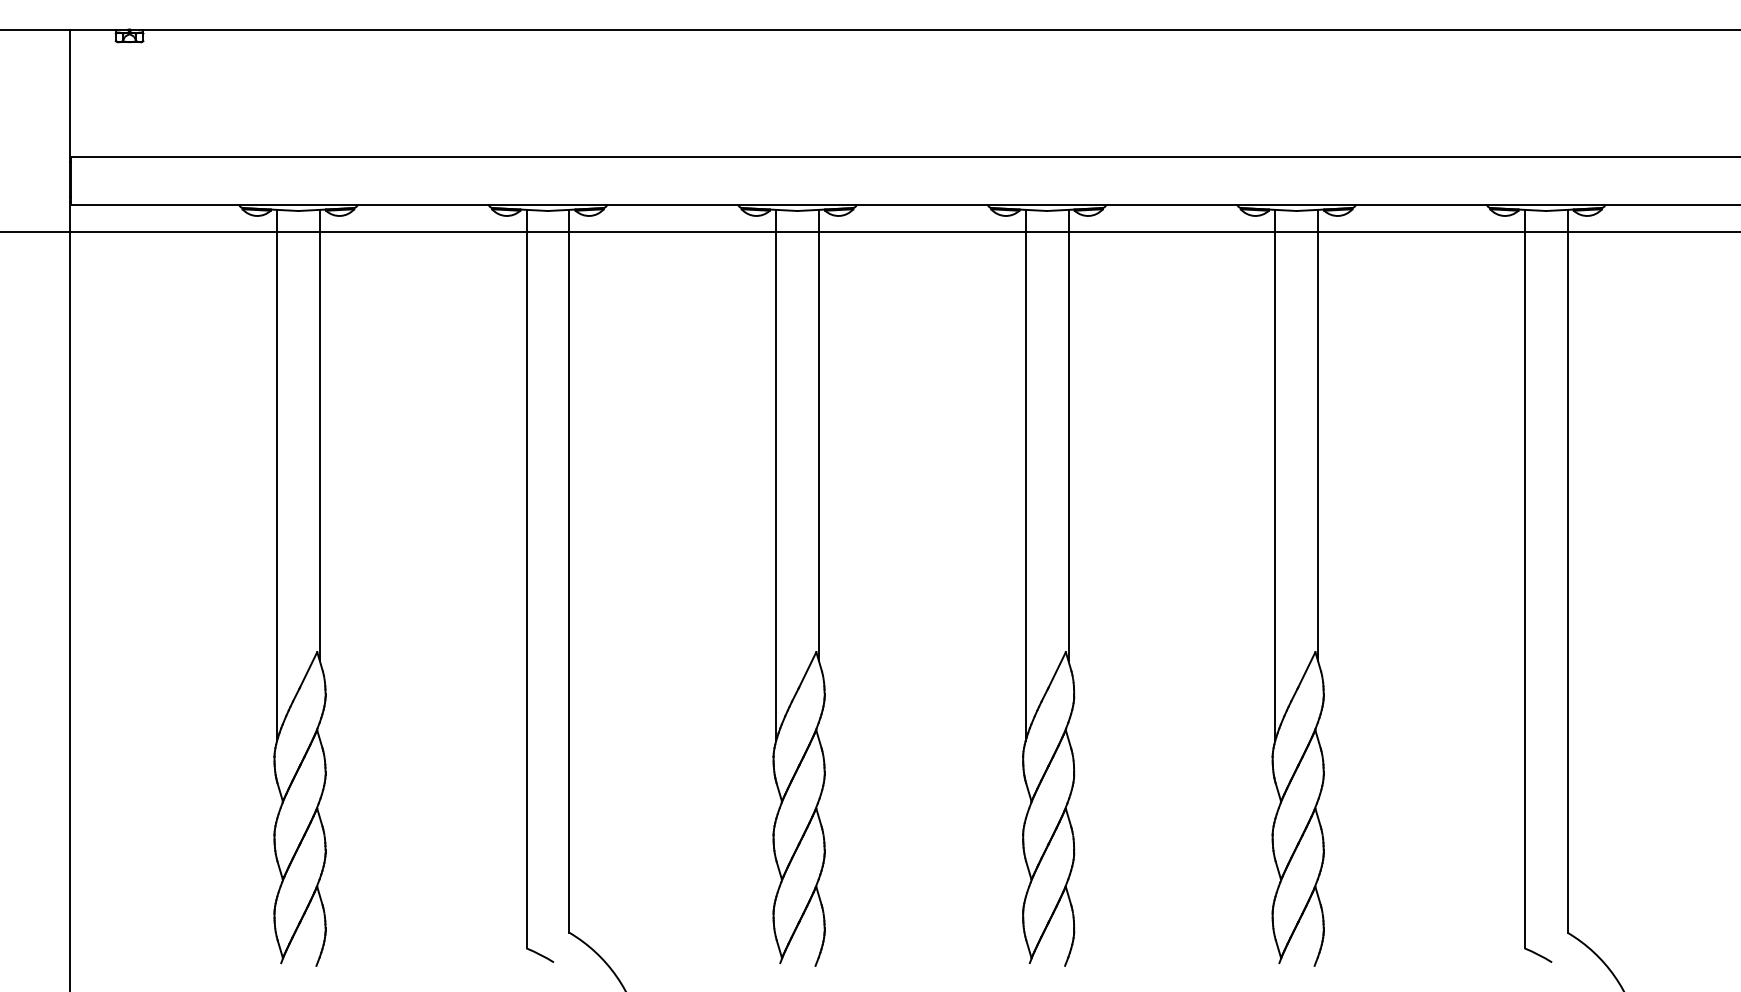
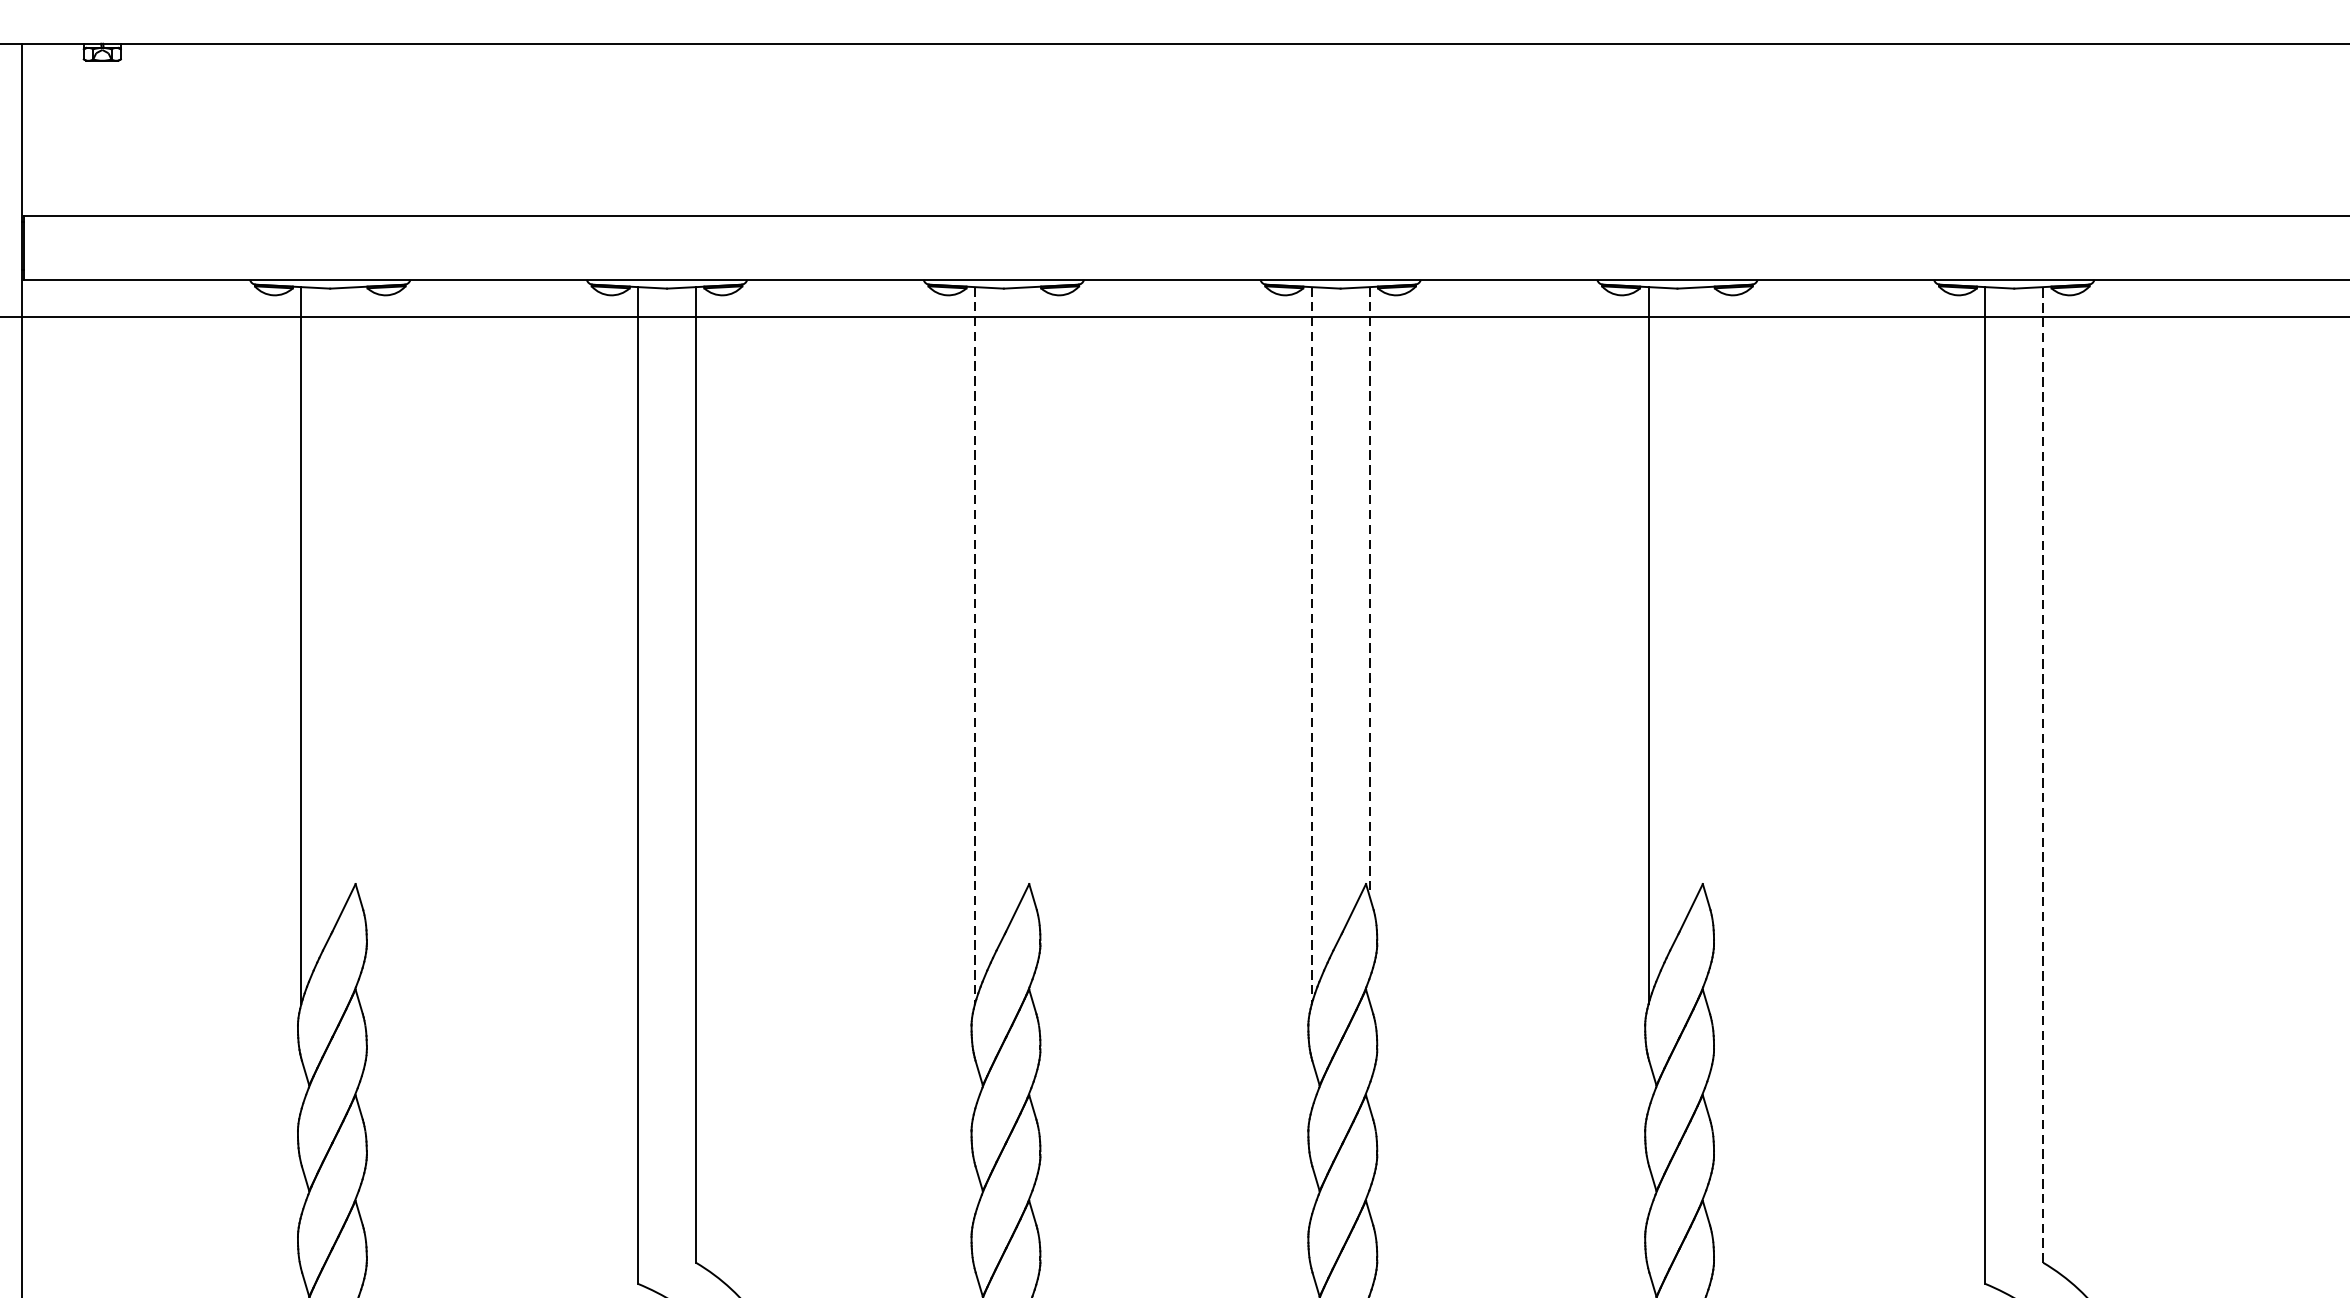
line: (319, 435) -> (358, 591), removed
line: (818, 435) -> (1032, 591), removed
line: (1068, 435) -> (1369, 591), solid -> dashed
line: (1318, 435) -> (1707, 591), removed
line: (776, 475) -> (975, 645), solid -> dashed
line: (1025, 475) -> (1311, 645), solid -> dashed
line: (1567, 570) -> (2043, 773), solid -> dashed

